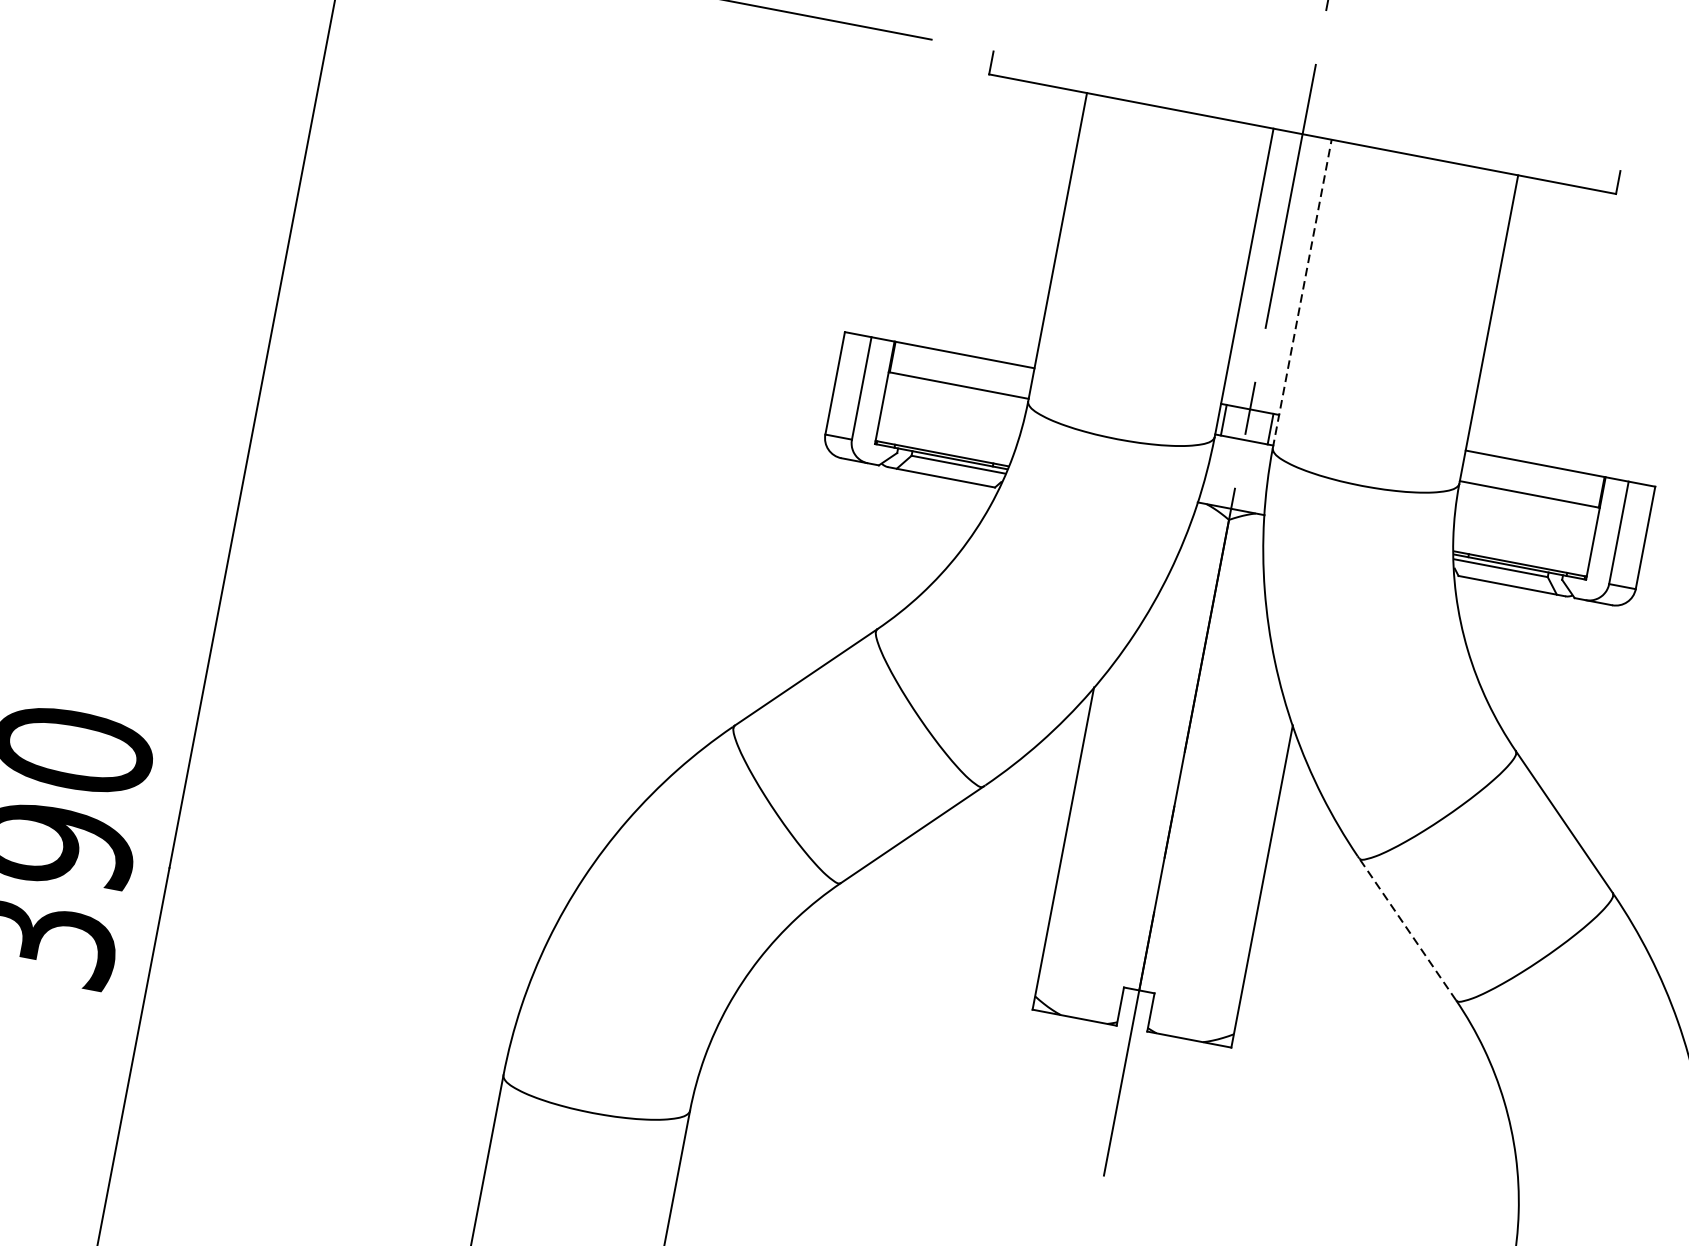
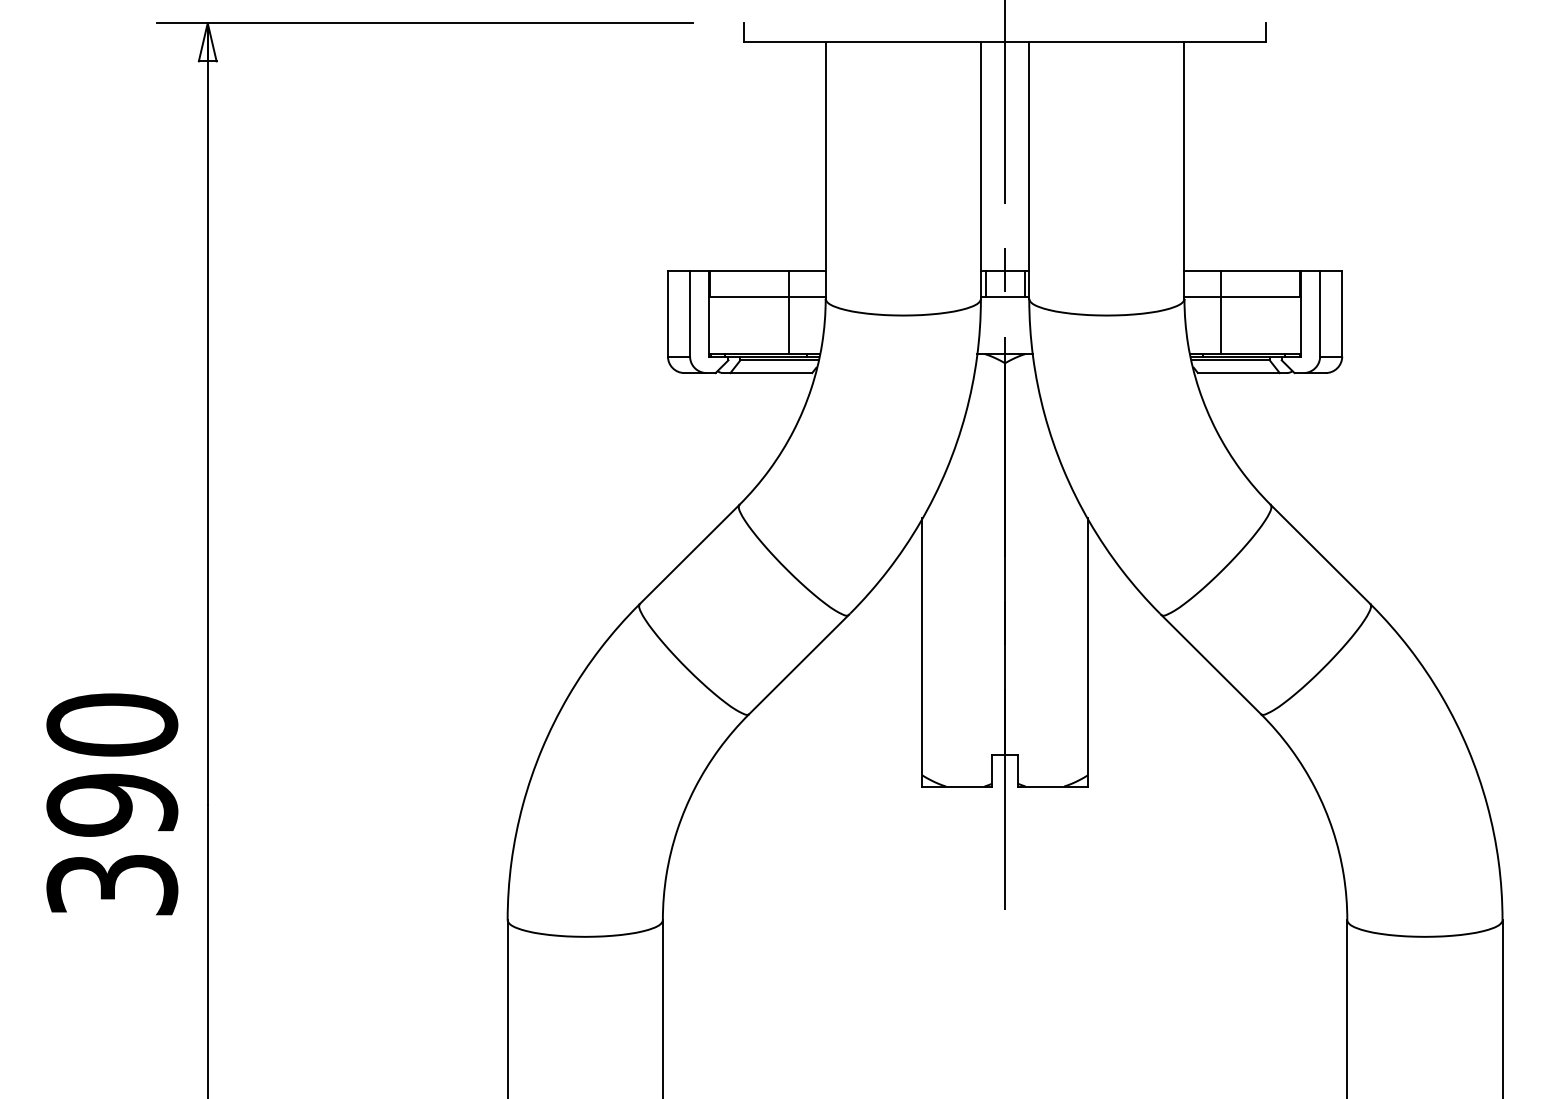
line: (1302, 293) -> (1029, 170), dashed -> solid
line: (980, 409) -> (788, 312), added
line: (1500, 508) -> (1221, 312), added
line: (1406, 929) -> (1210, 664), dashed -> solid

